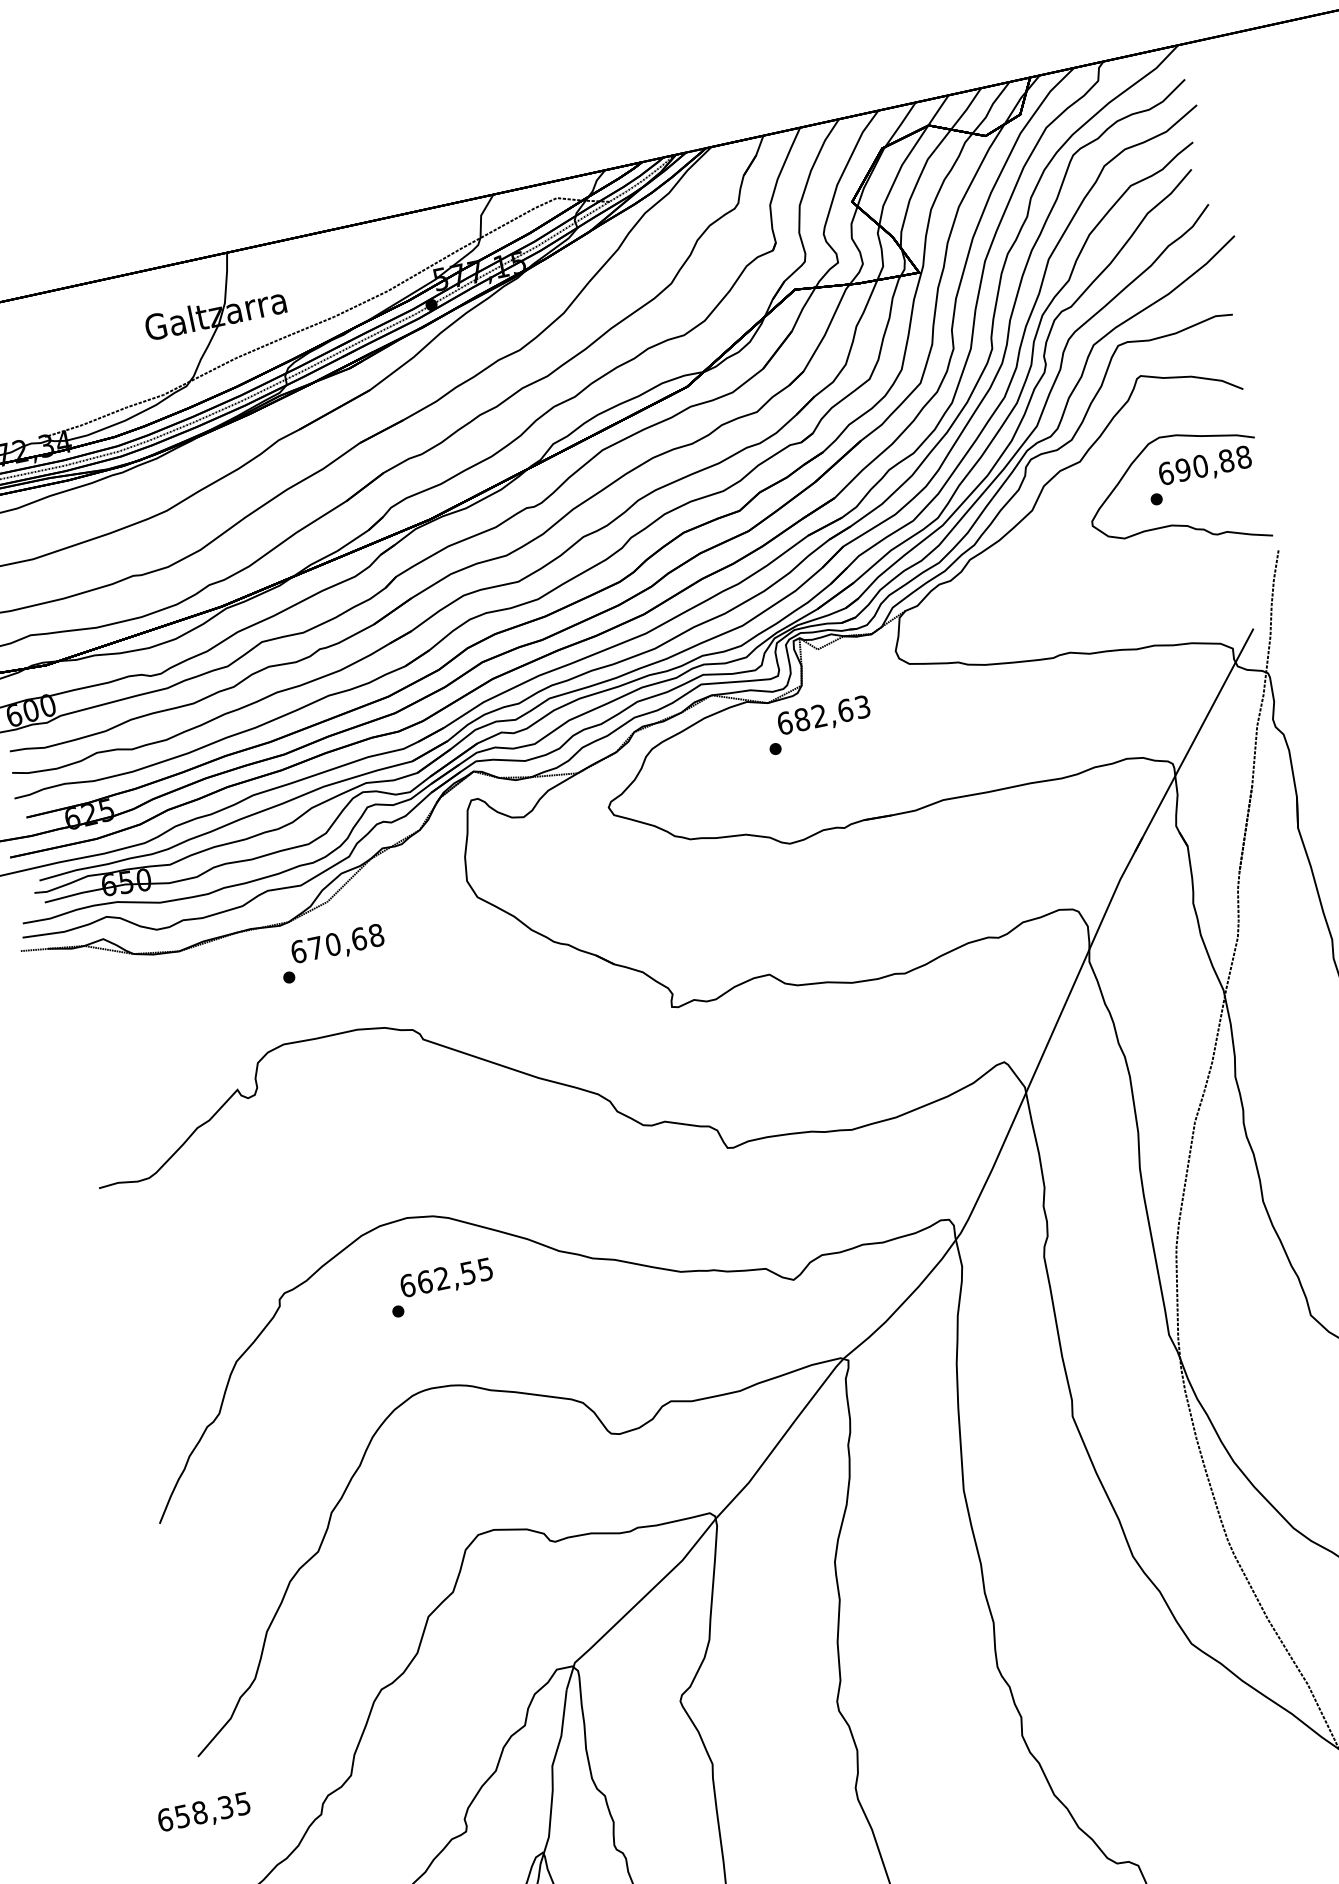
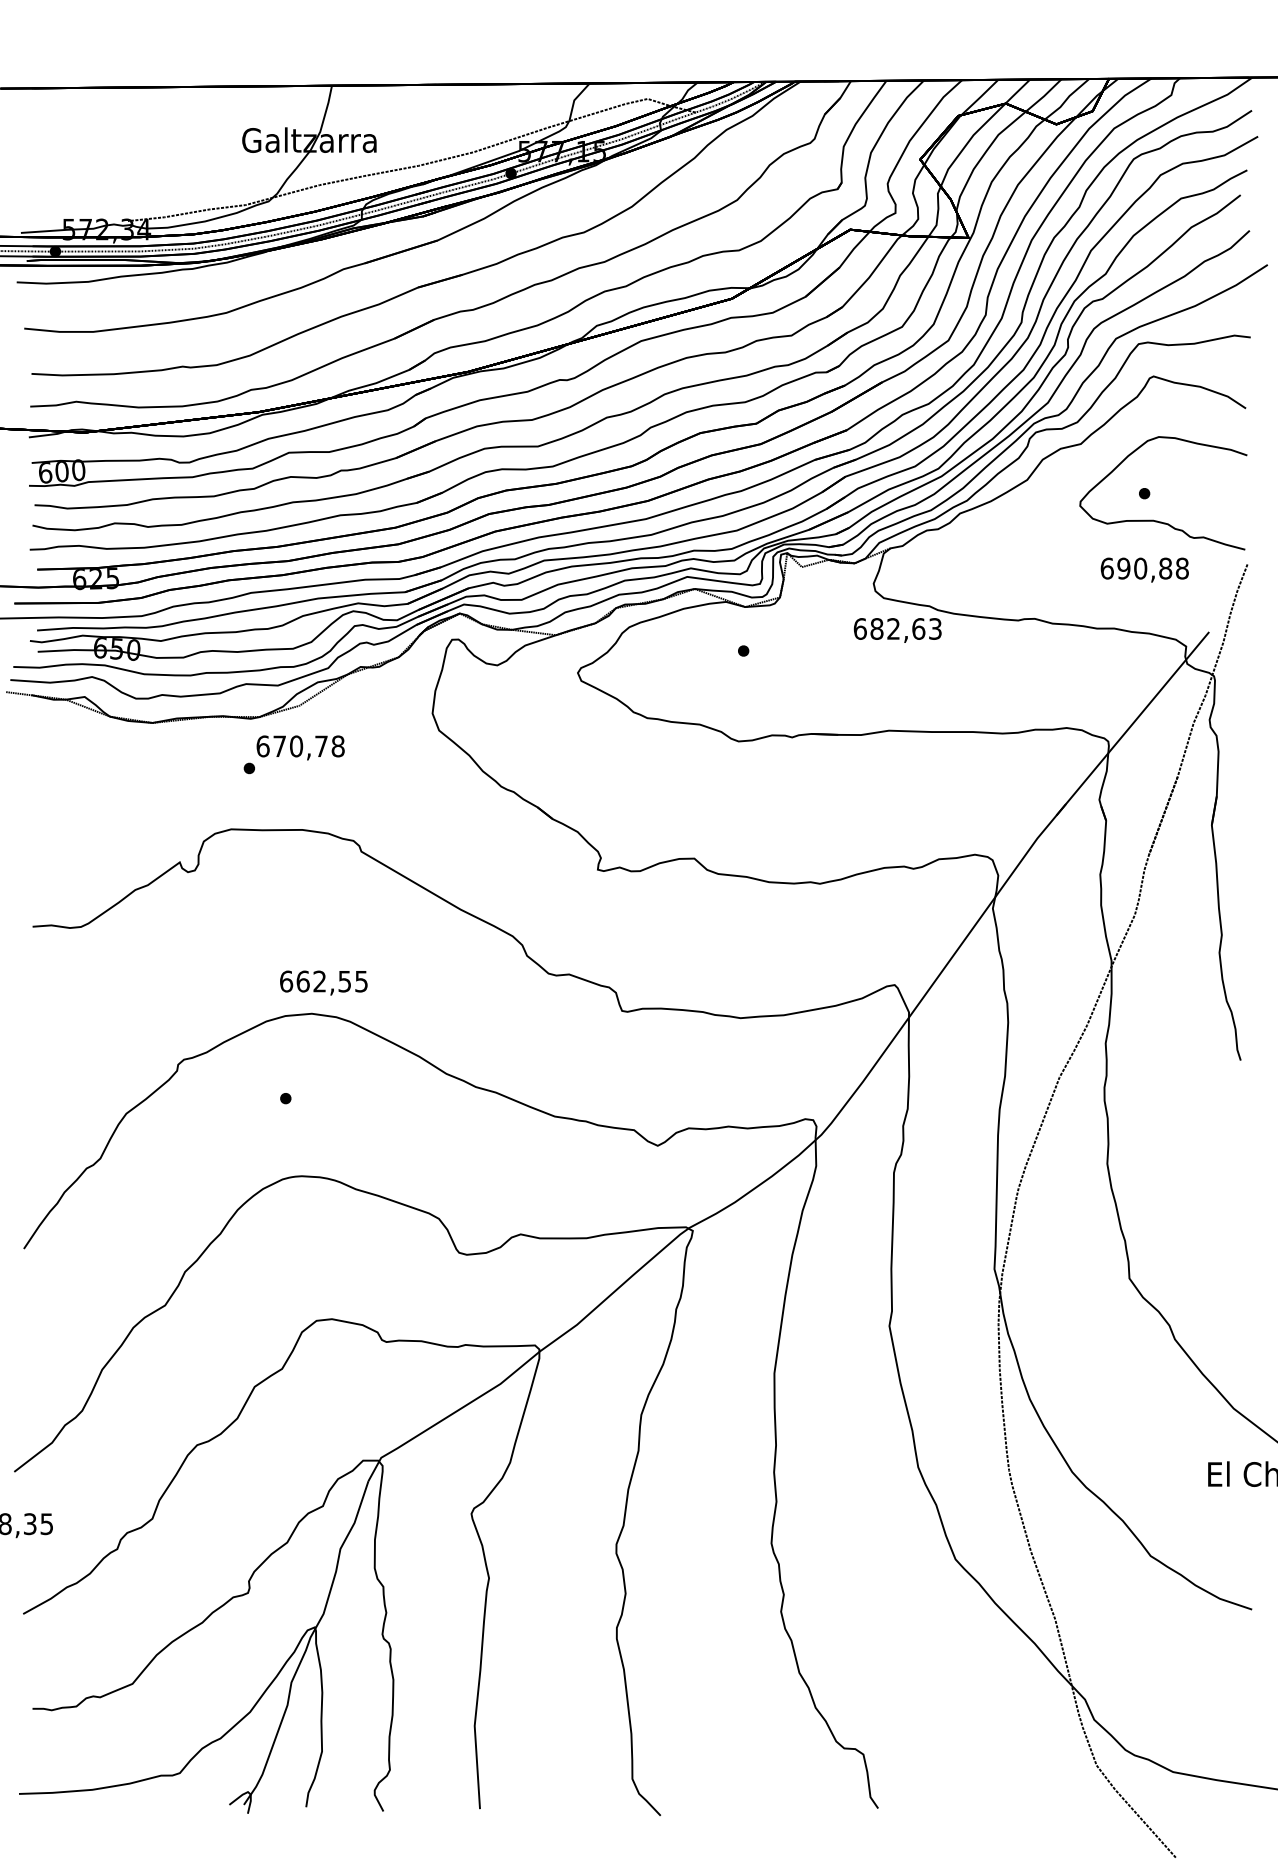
text: (1204, 466) -> (1144, 569), moved
text: (823, 716) -> (897, 630), moved
text: (359, 939) -> (321, 746), 670,68 -> 670,78
text: (446, 1278) -> (323, 982), moved

